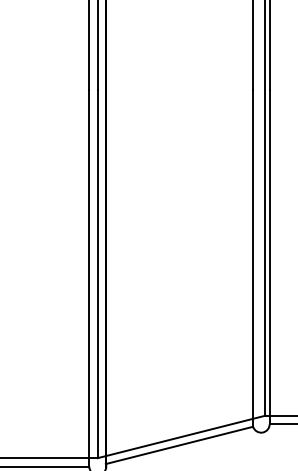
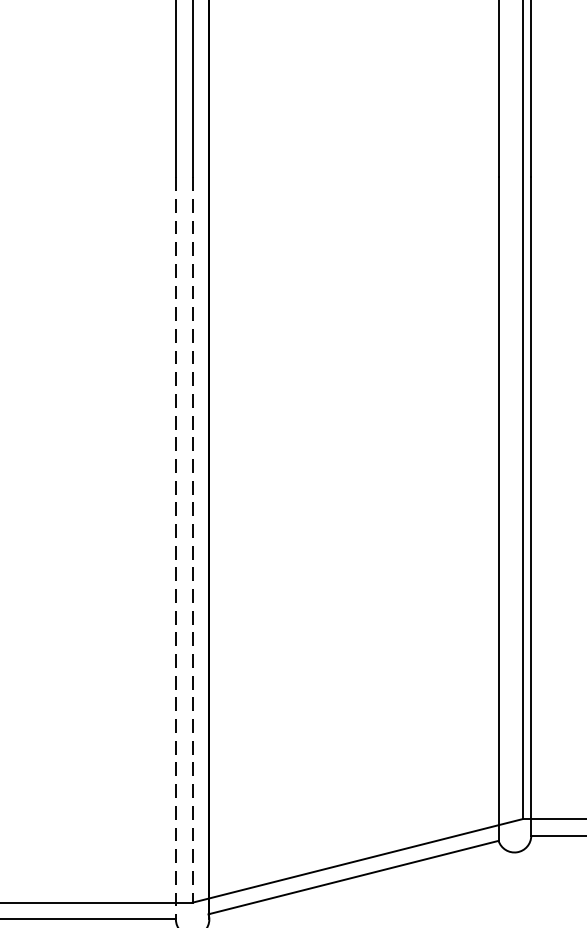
line: (97, 274) -> (192, 540), solid -> dashed
line: (89, 278) -> (176, 548), solid -> dashed

